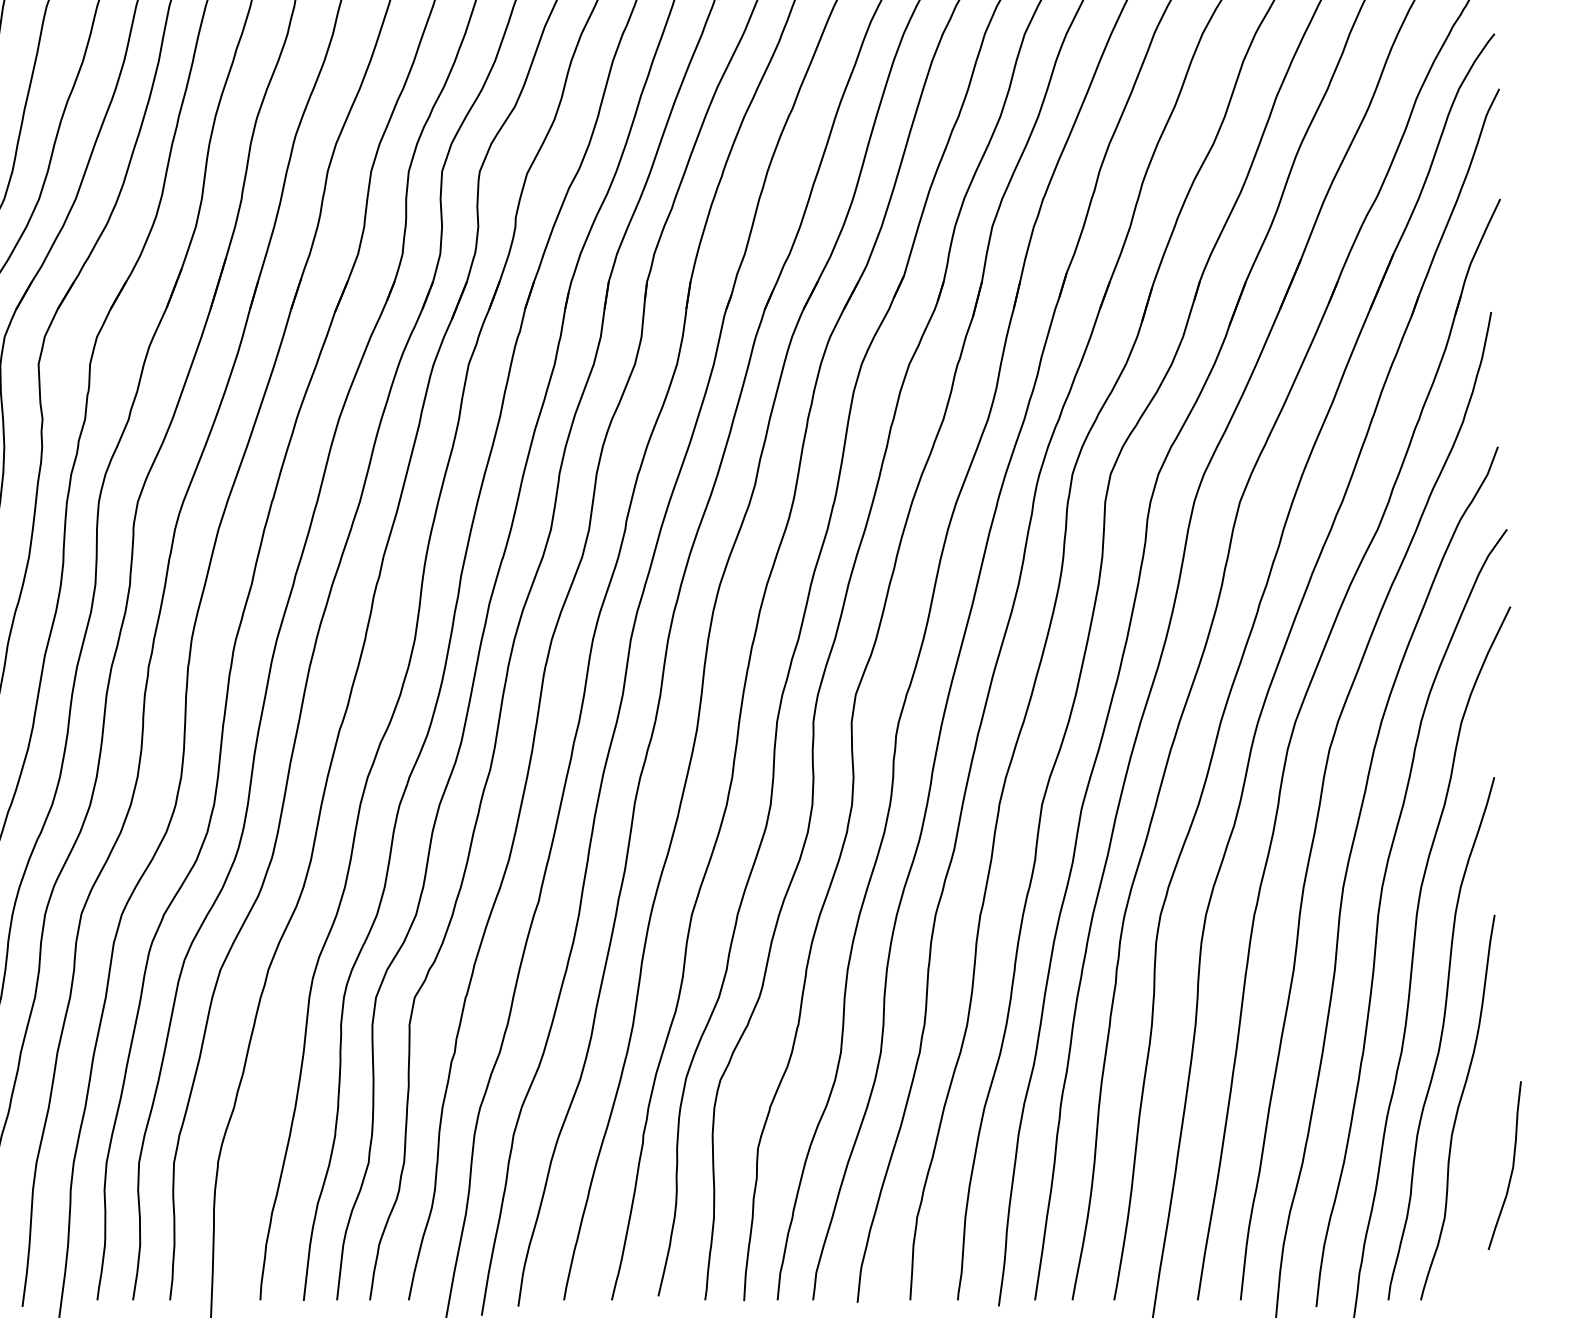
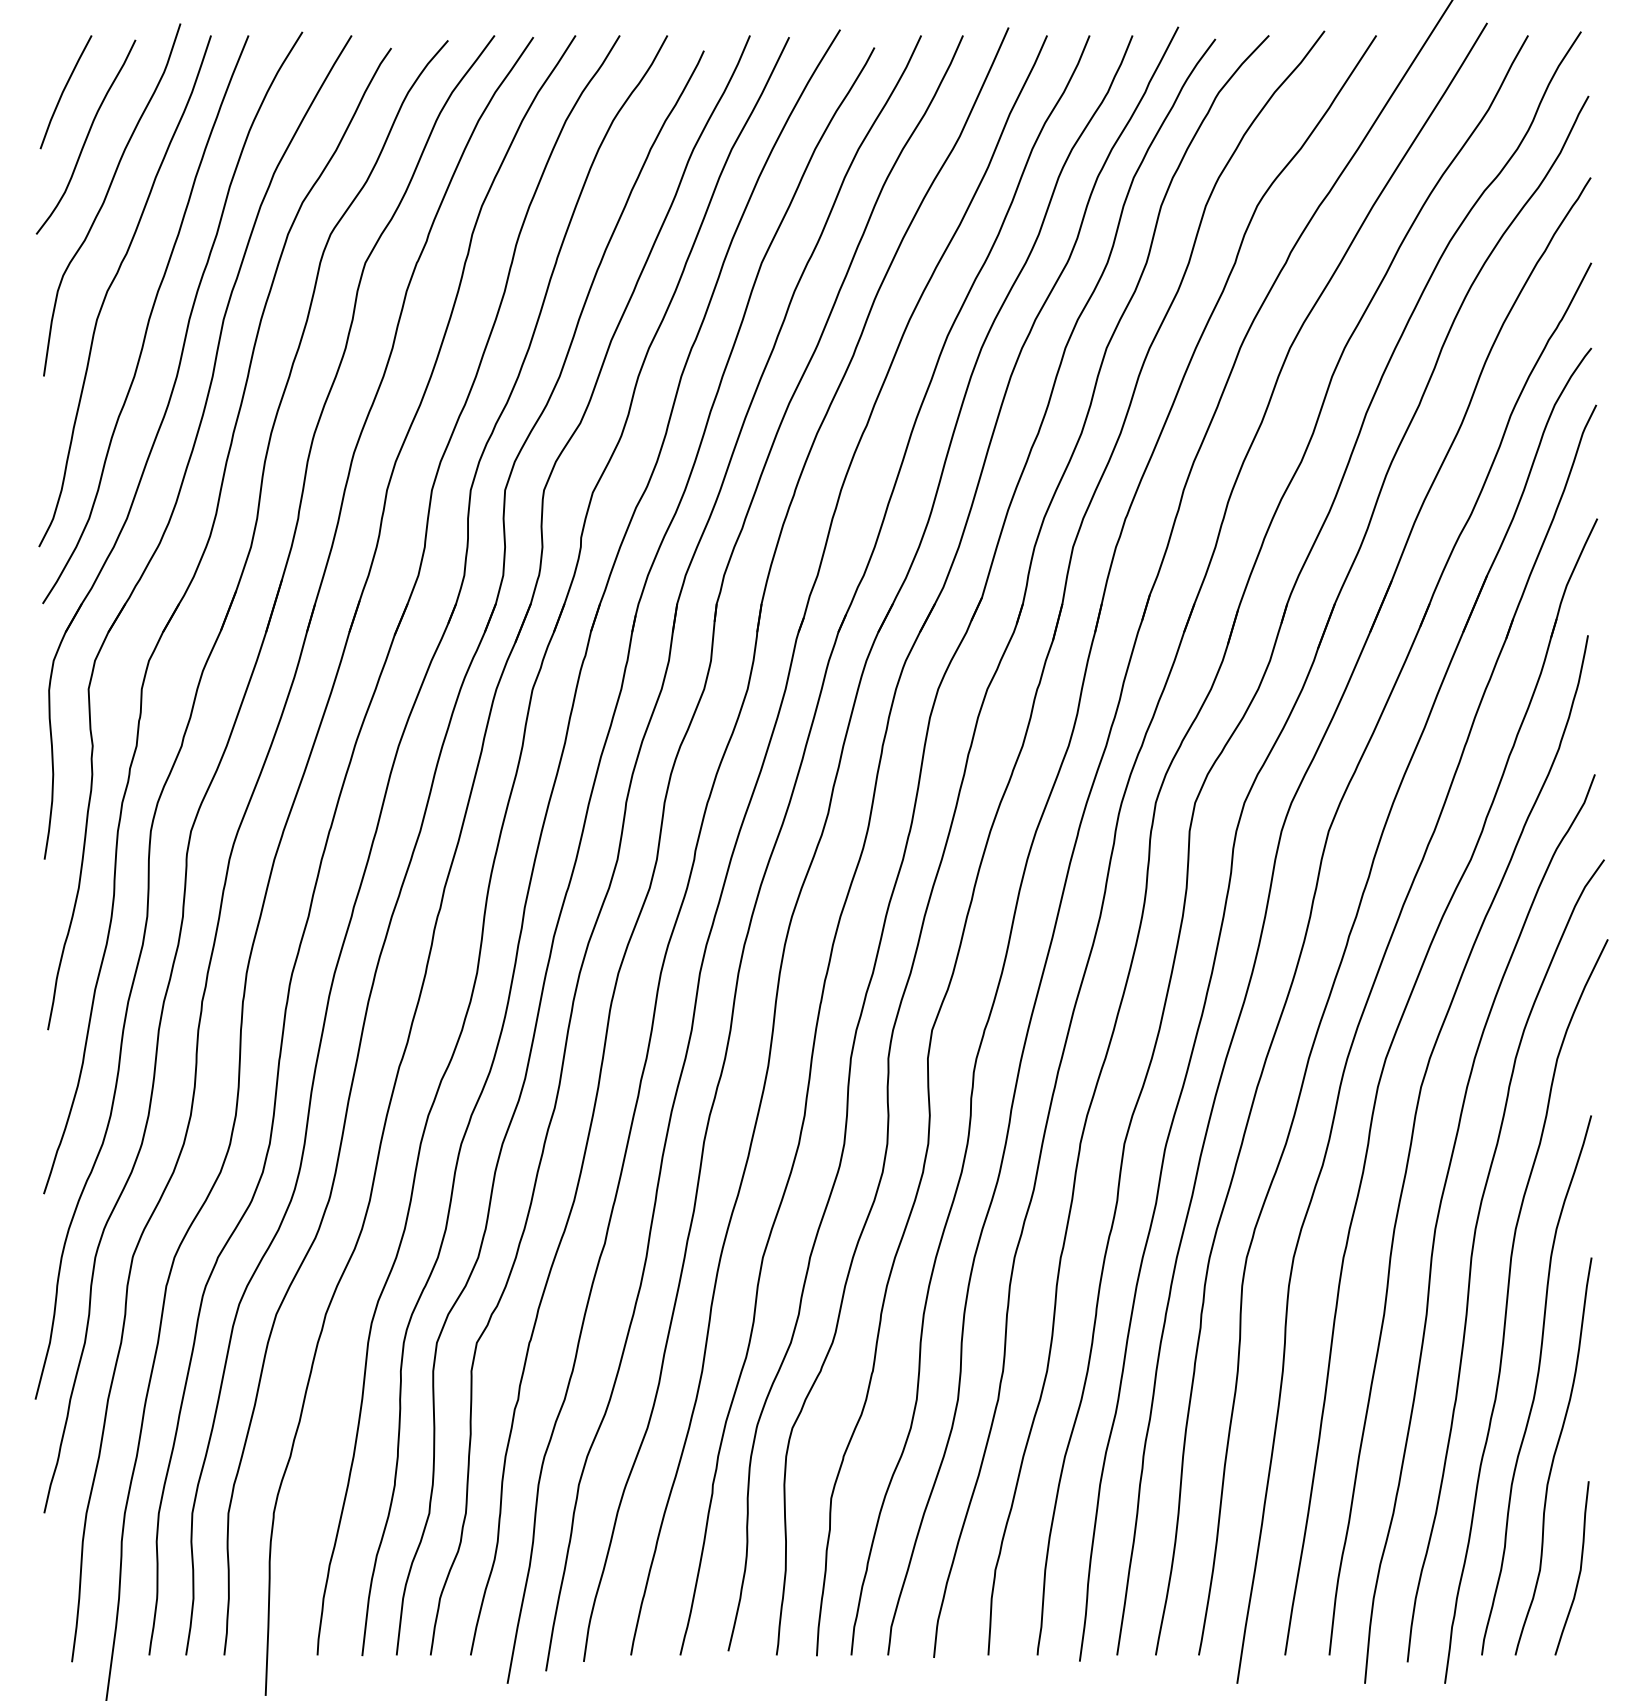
curve: (1512, 1166) -> (1579, 1569), moved

